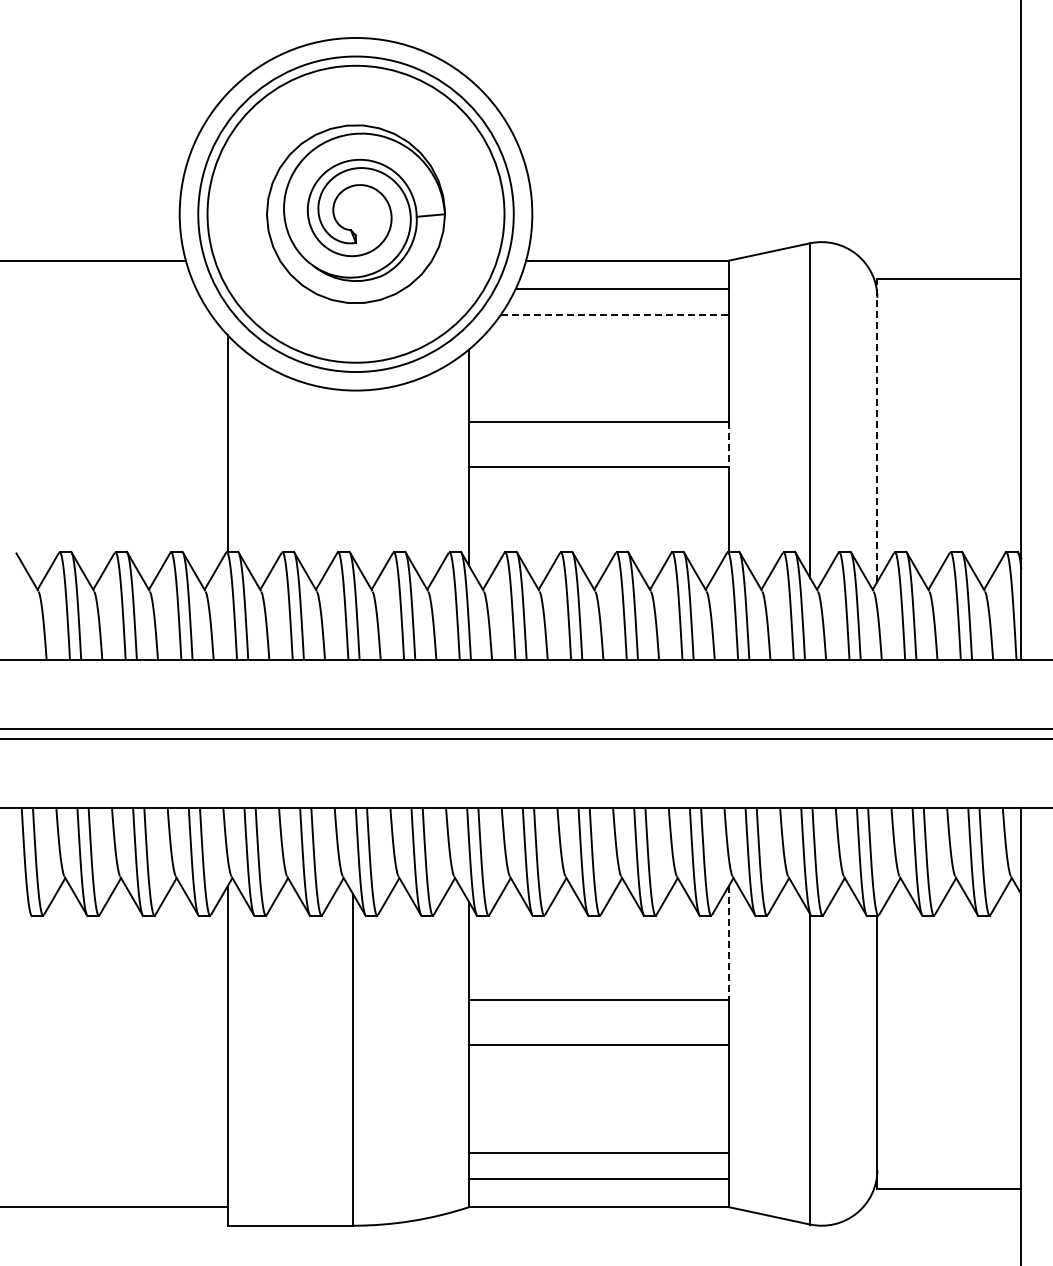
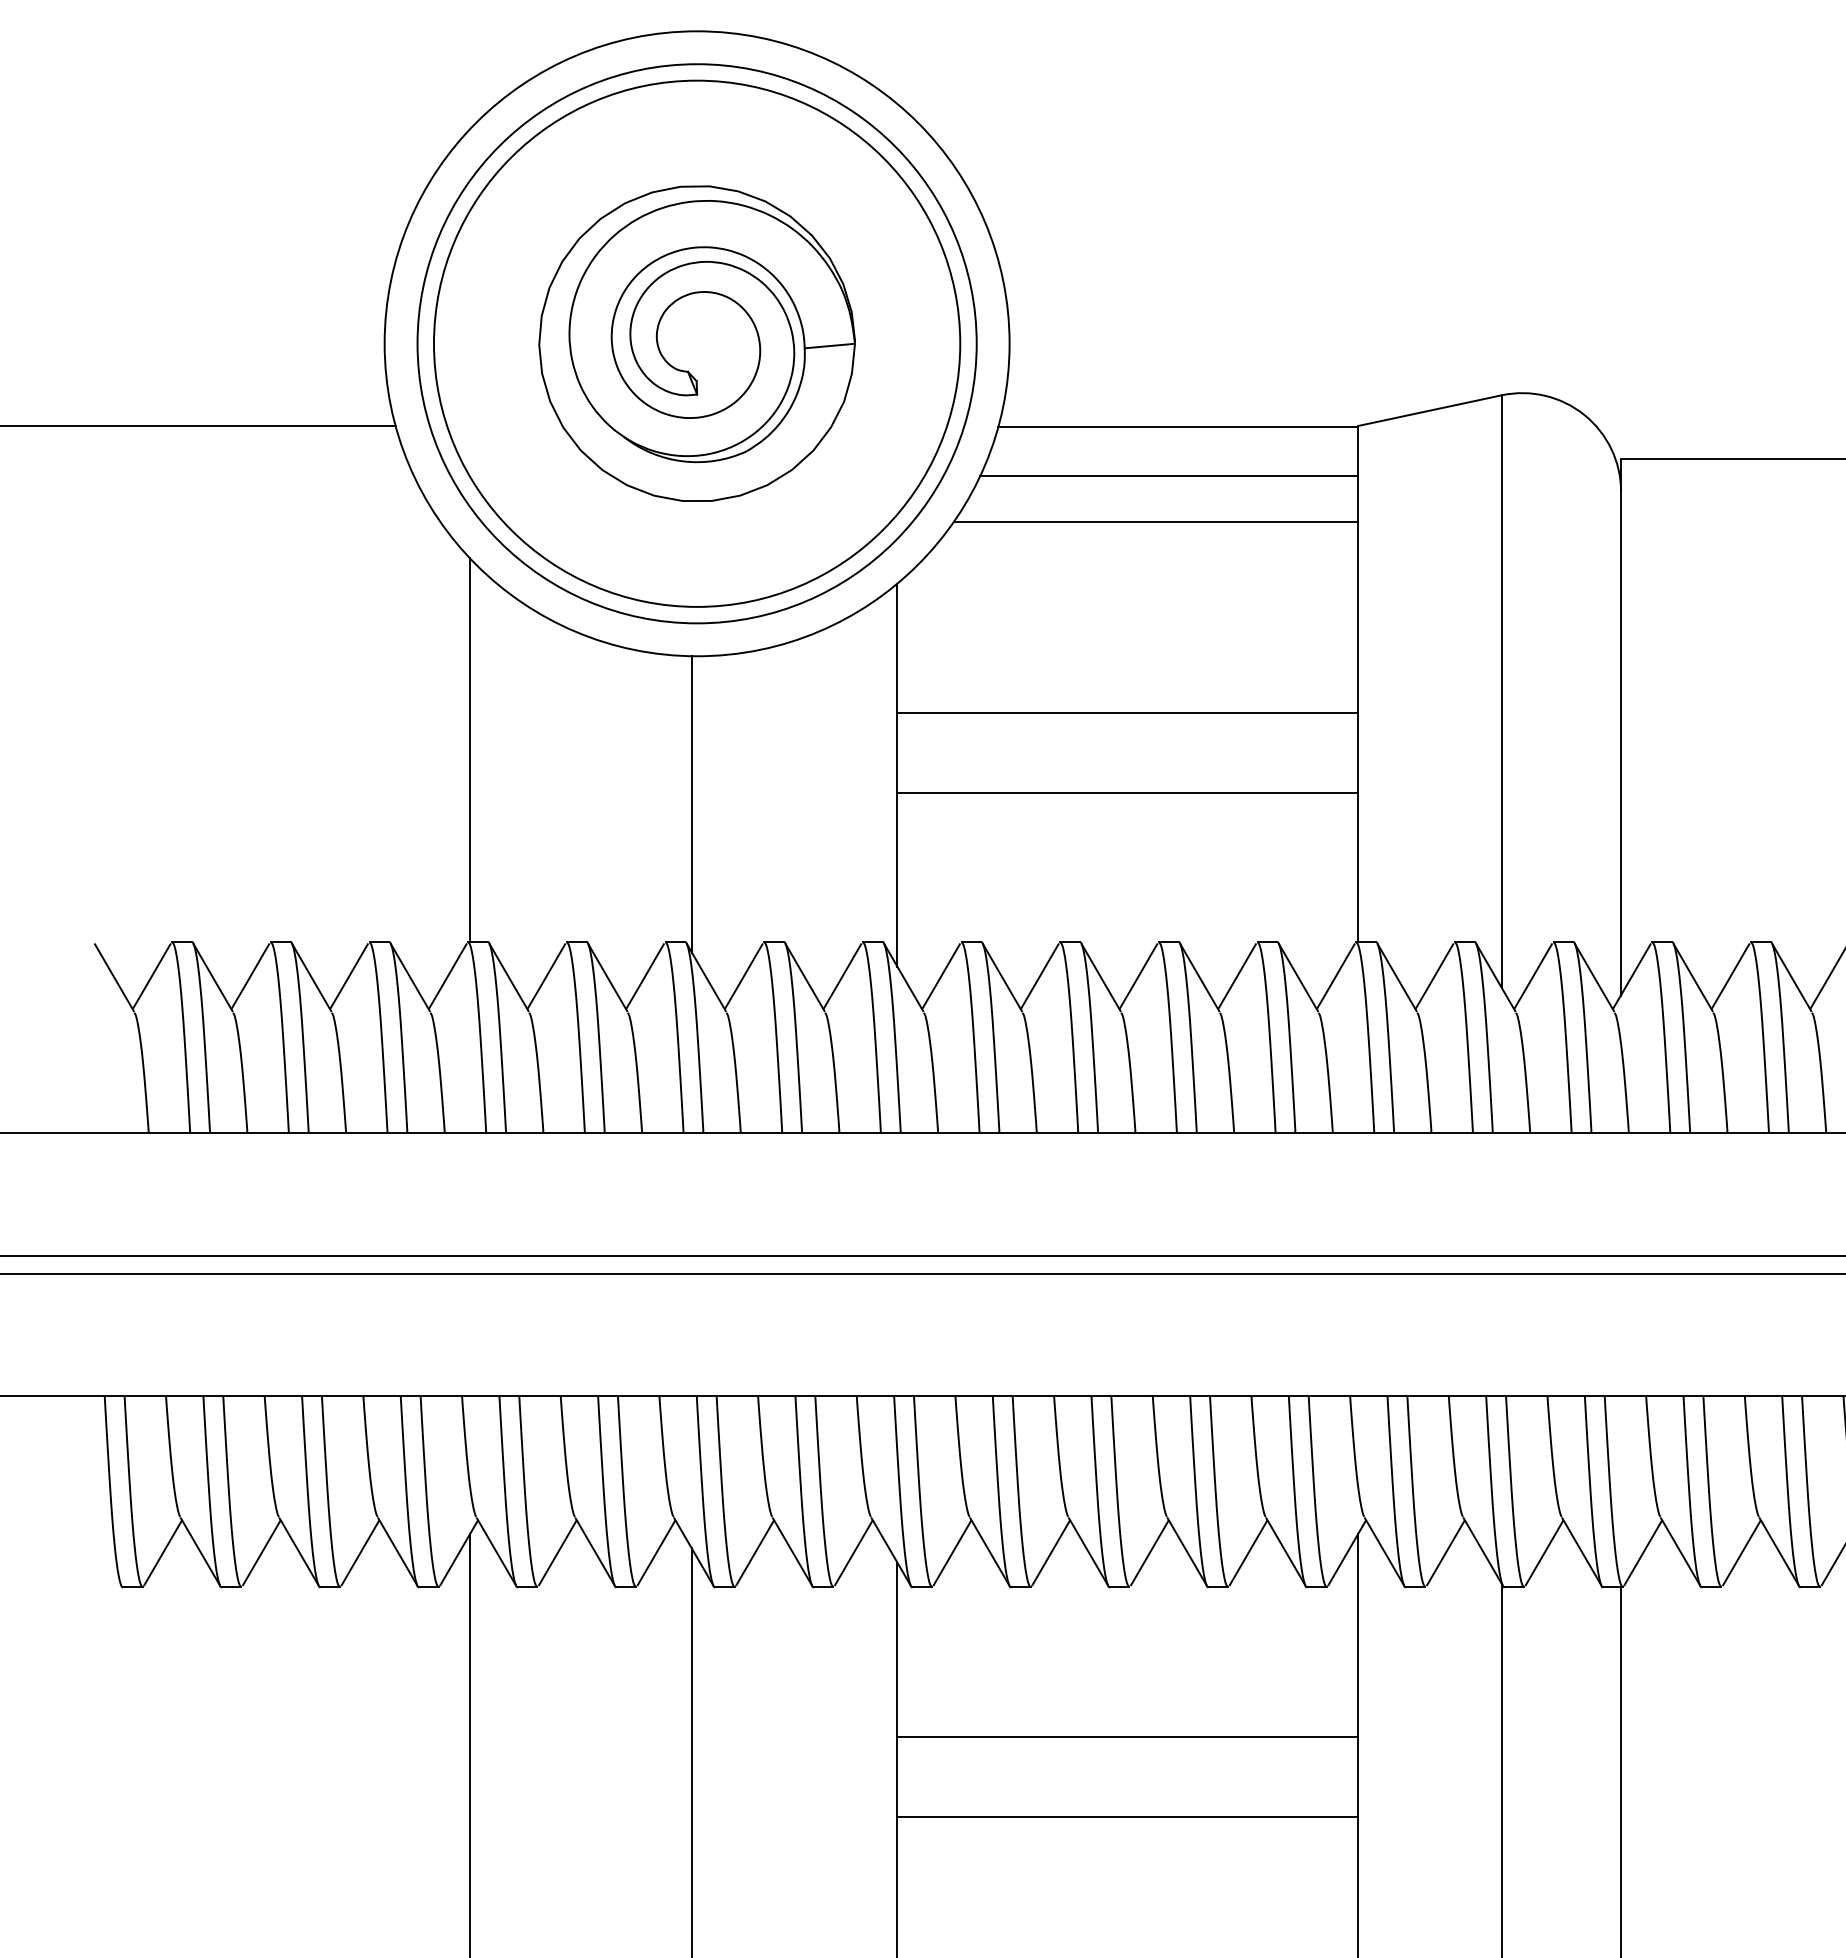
line: (615, 315) -> (1156, 523), dashed -> solid
line: (877, 430) -> (1621, 726), dashed -> solid
line: (728, 444) -> (1357, 751), dashed -> solid
line: (353, 473) -> (692, 803), added
line: (728, 943) -> (1357, 1636), dashed -> solid

